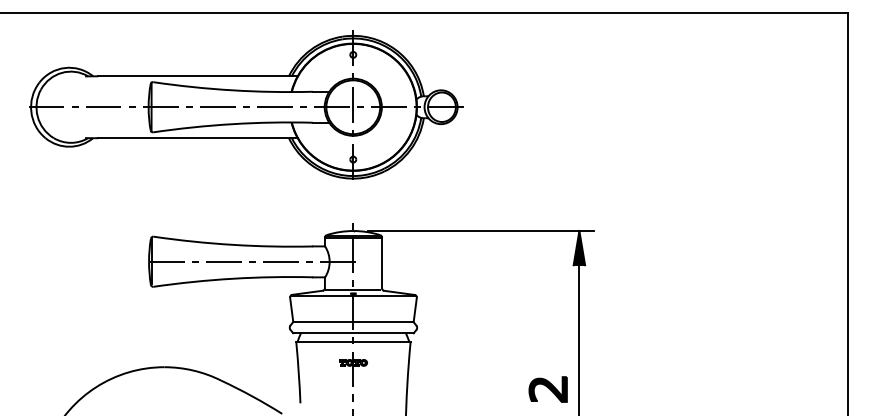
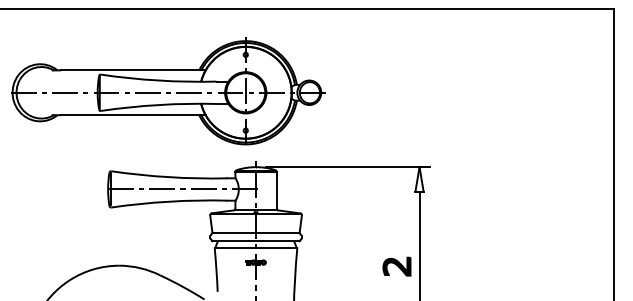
part: (246, 104) -> (168, 90), moved
fill: (579, 247) -> (419, 179), removed
part: (547, 389) -> (396, 266), moved

